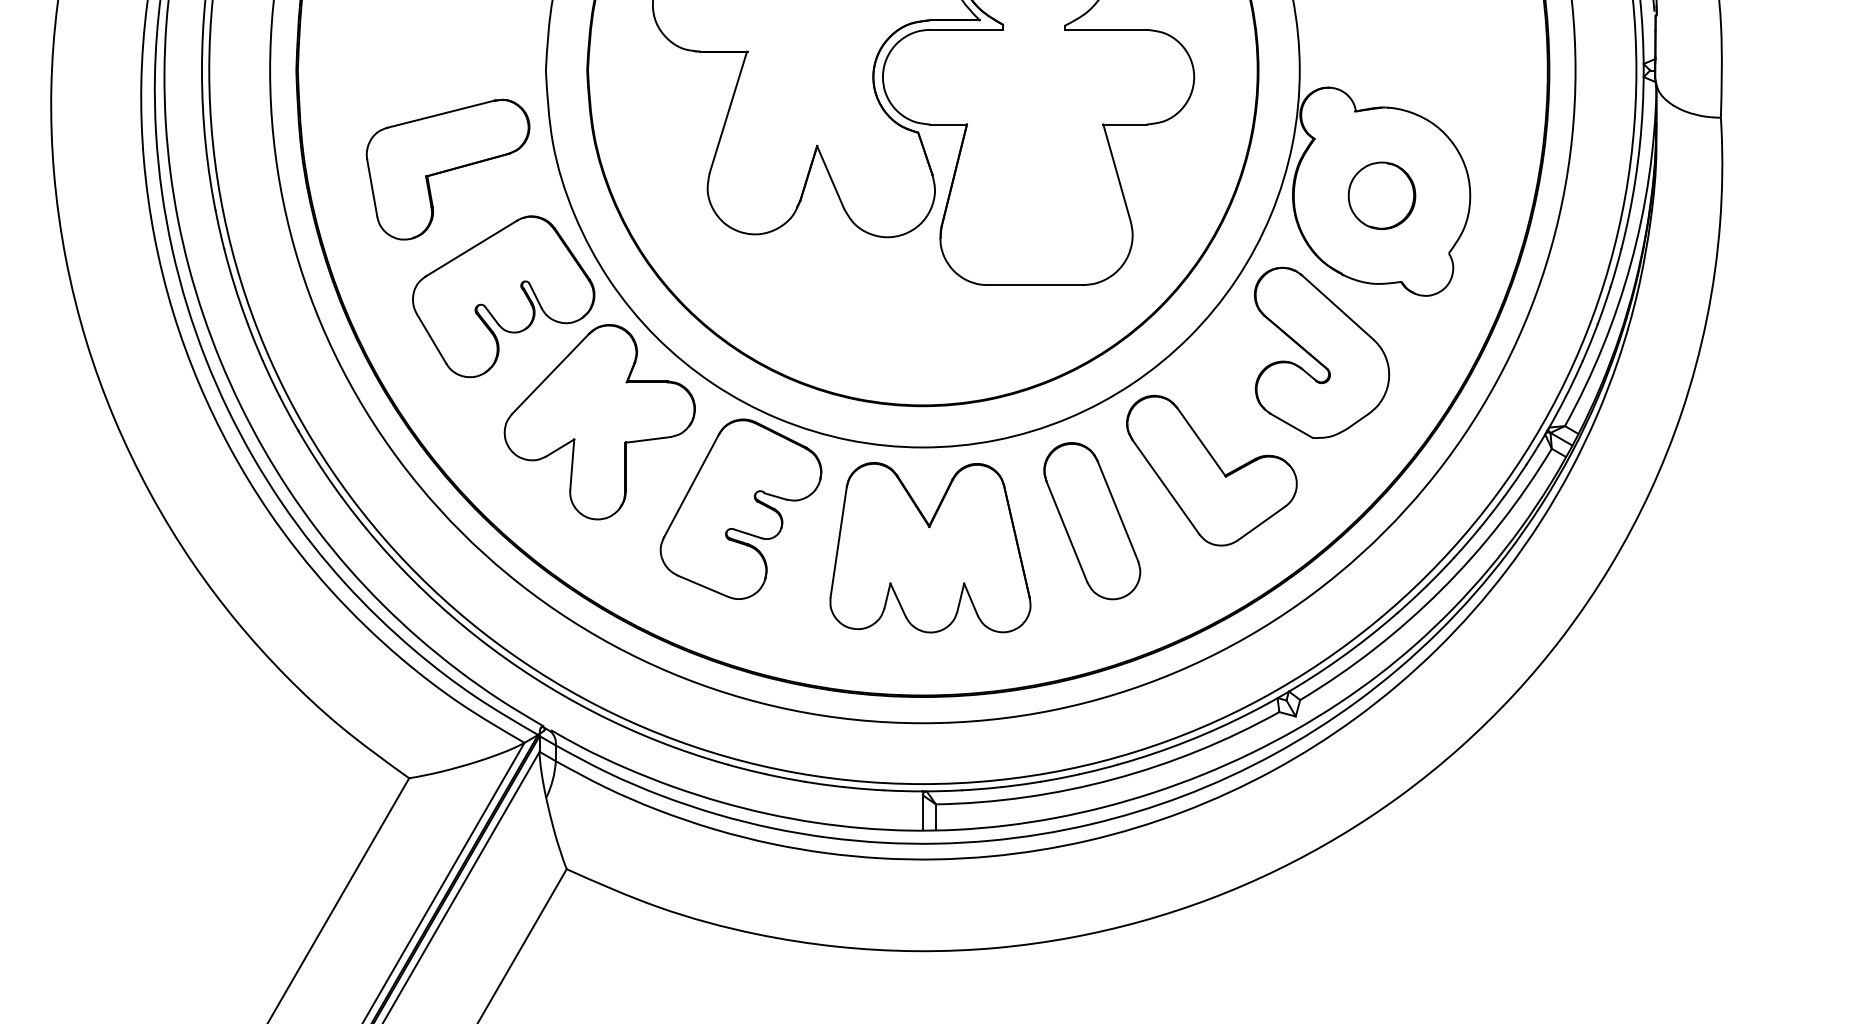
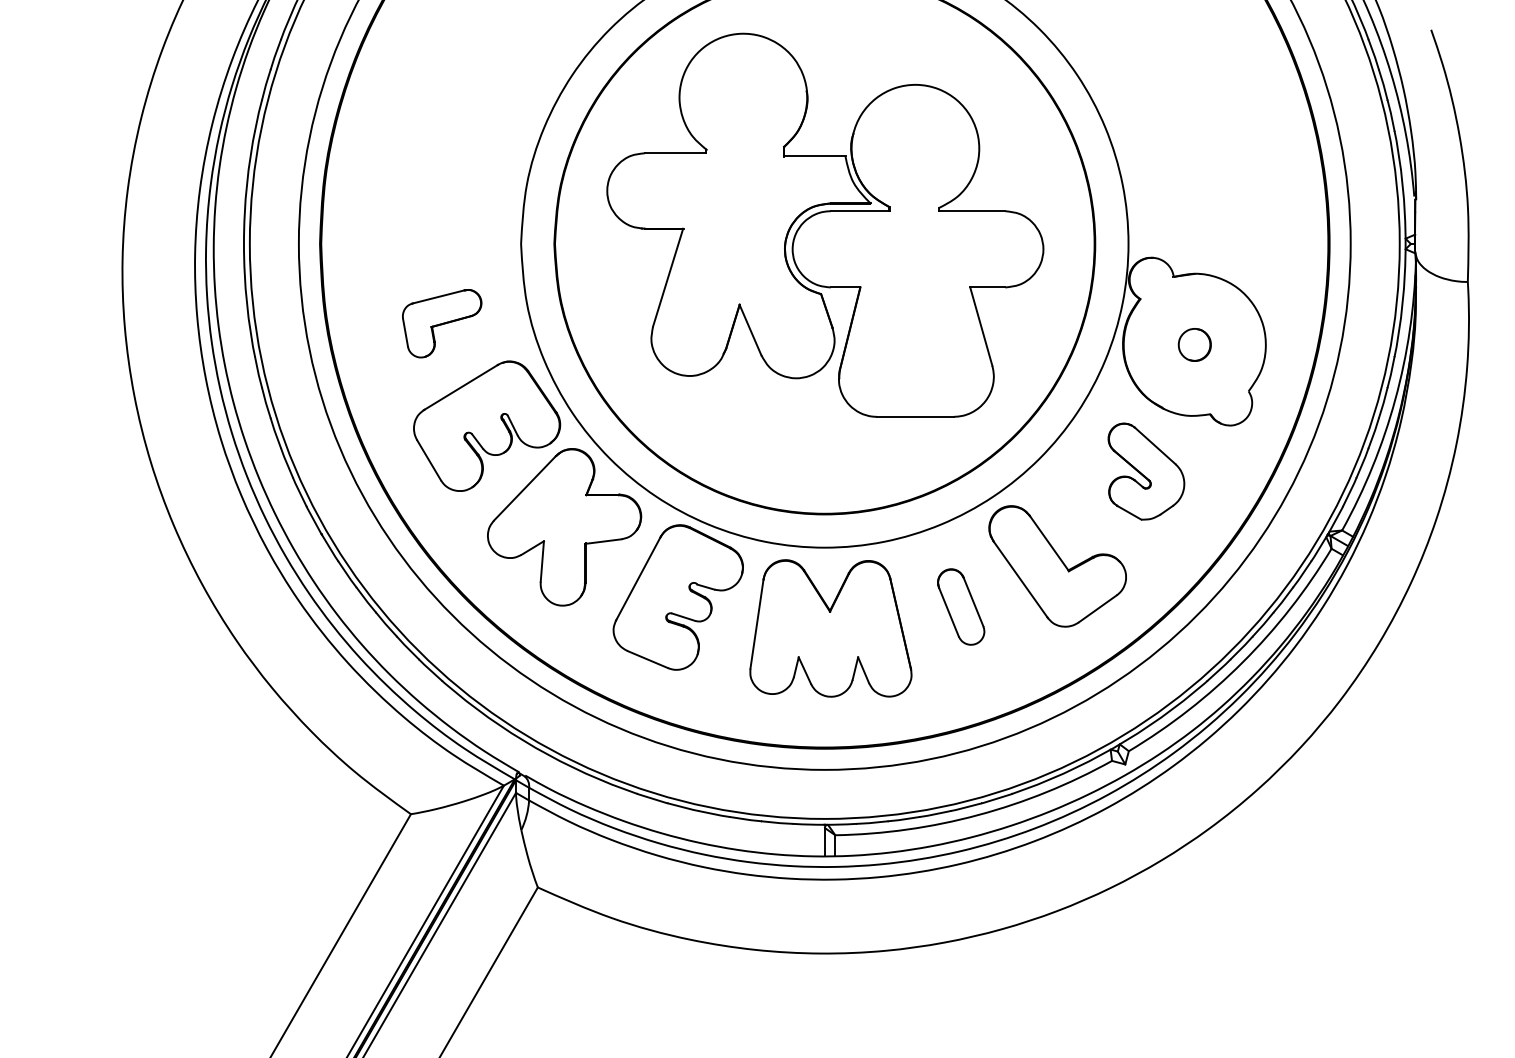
part: (447, 169) -> (441, 323), size x0.6
part: (1381, 195) -> (1194, 344), size x0.6
part: (1322, 352) -> (1146, 471), size x0.7
part: (1091, 520) -> (960, 606), size x0.6

